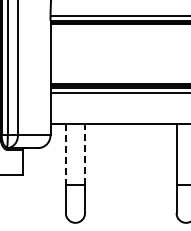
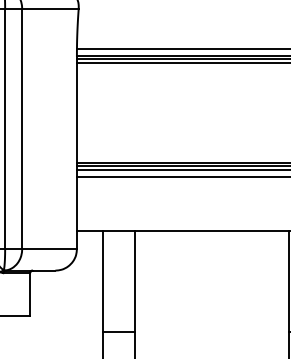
line: (85, 154) -> (135, 281), dashed -> solid
line: (65, 155) -> (102, 282), dashed -> solid

